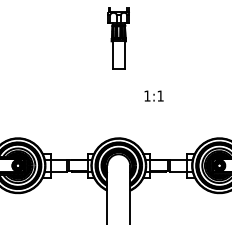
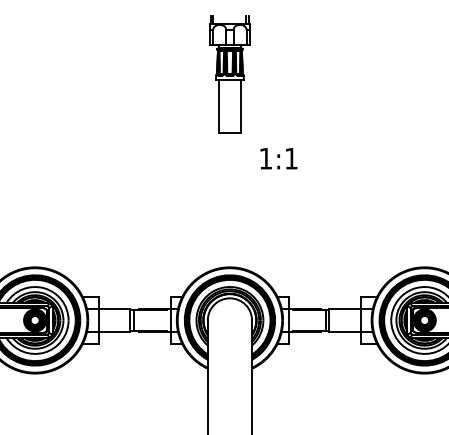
text: (153, 95) -> (277, 157), moved

